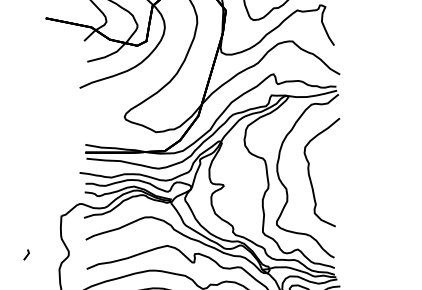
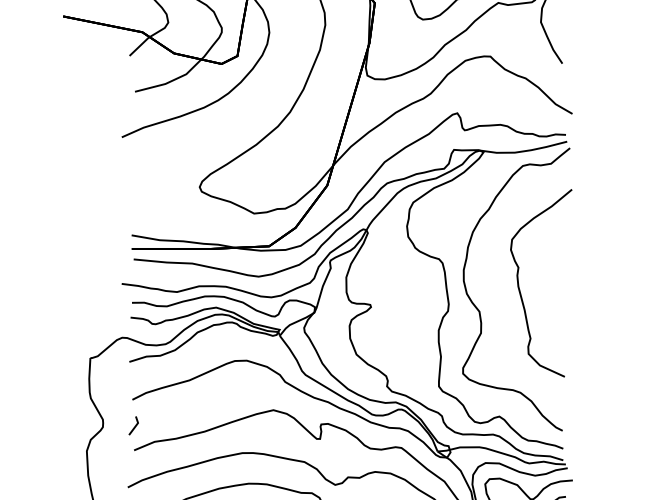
line: (27, 254) -> (135, 425), moved

